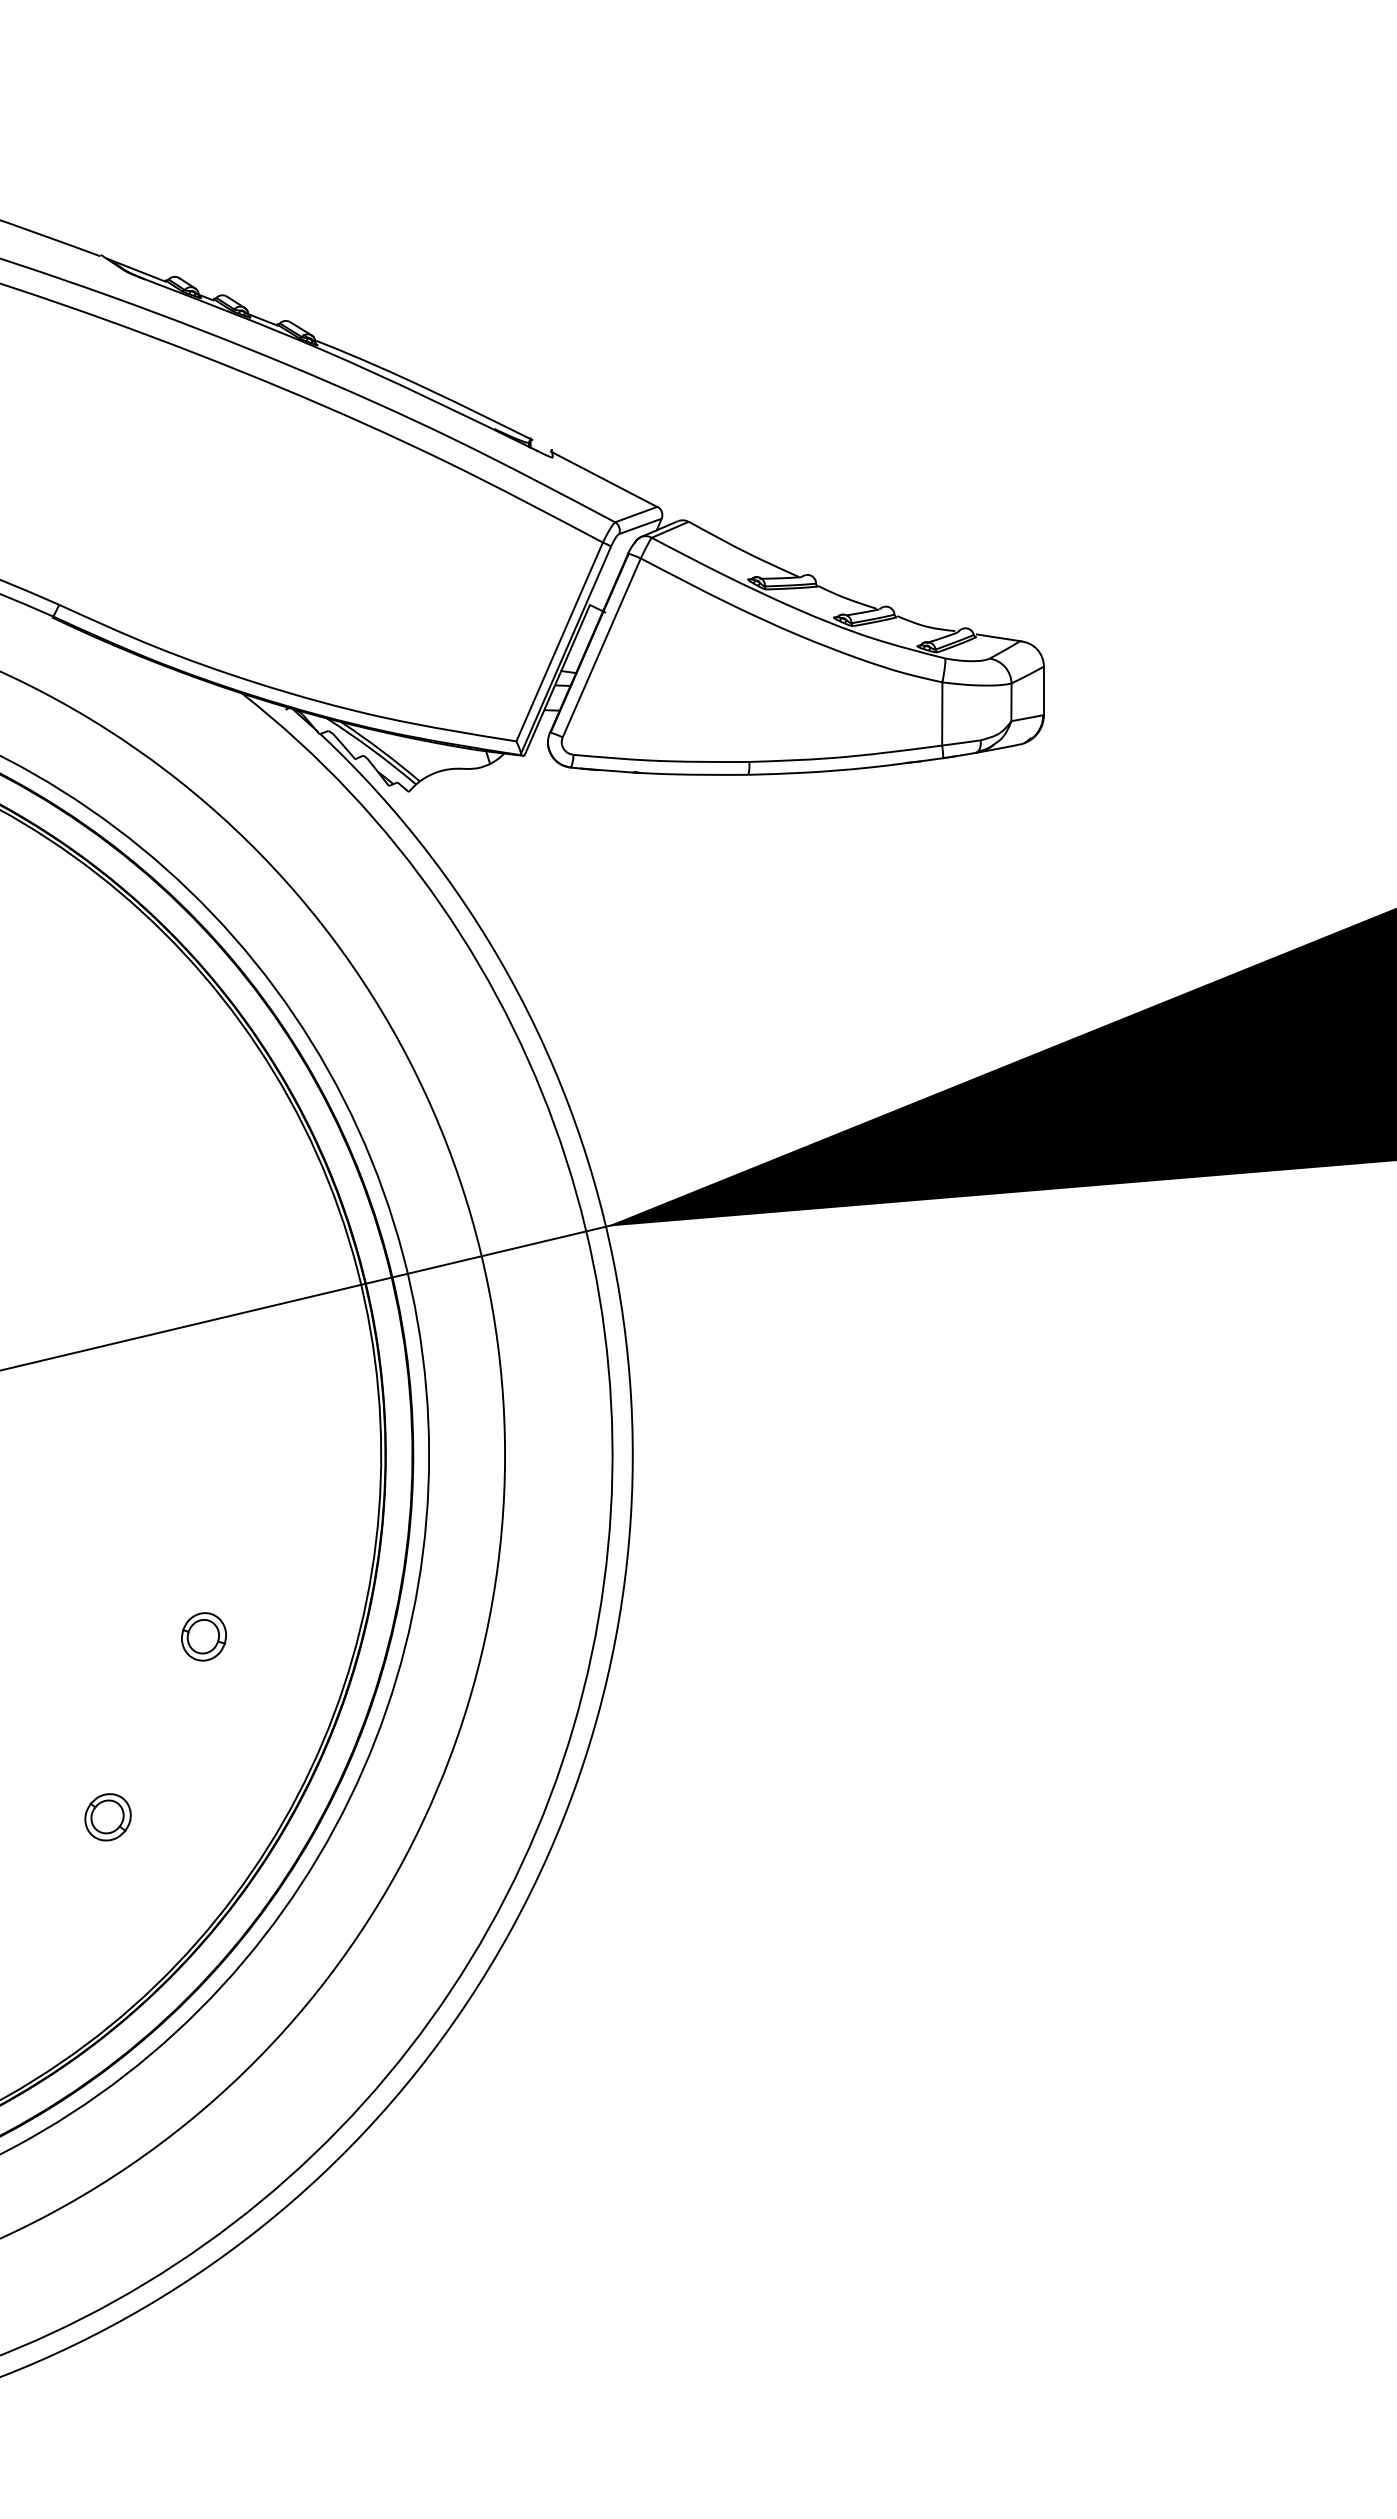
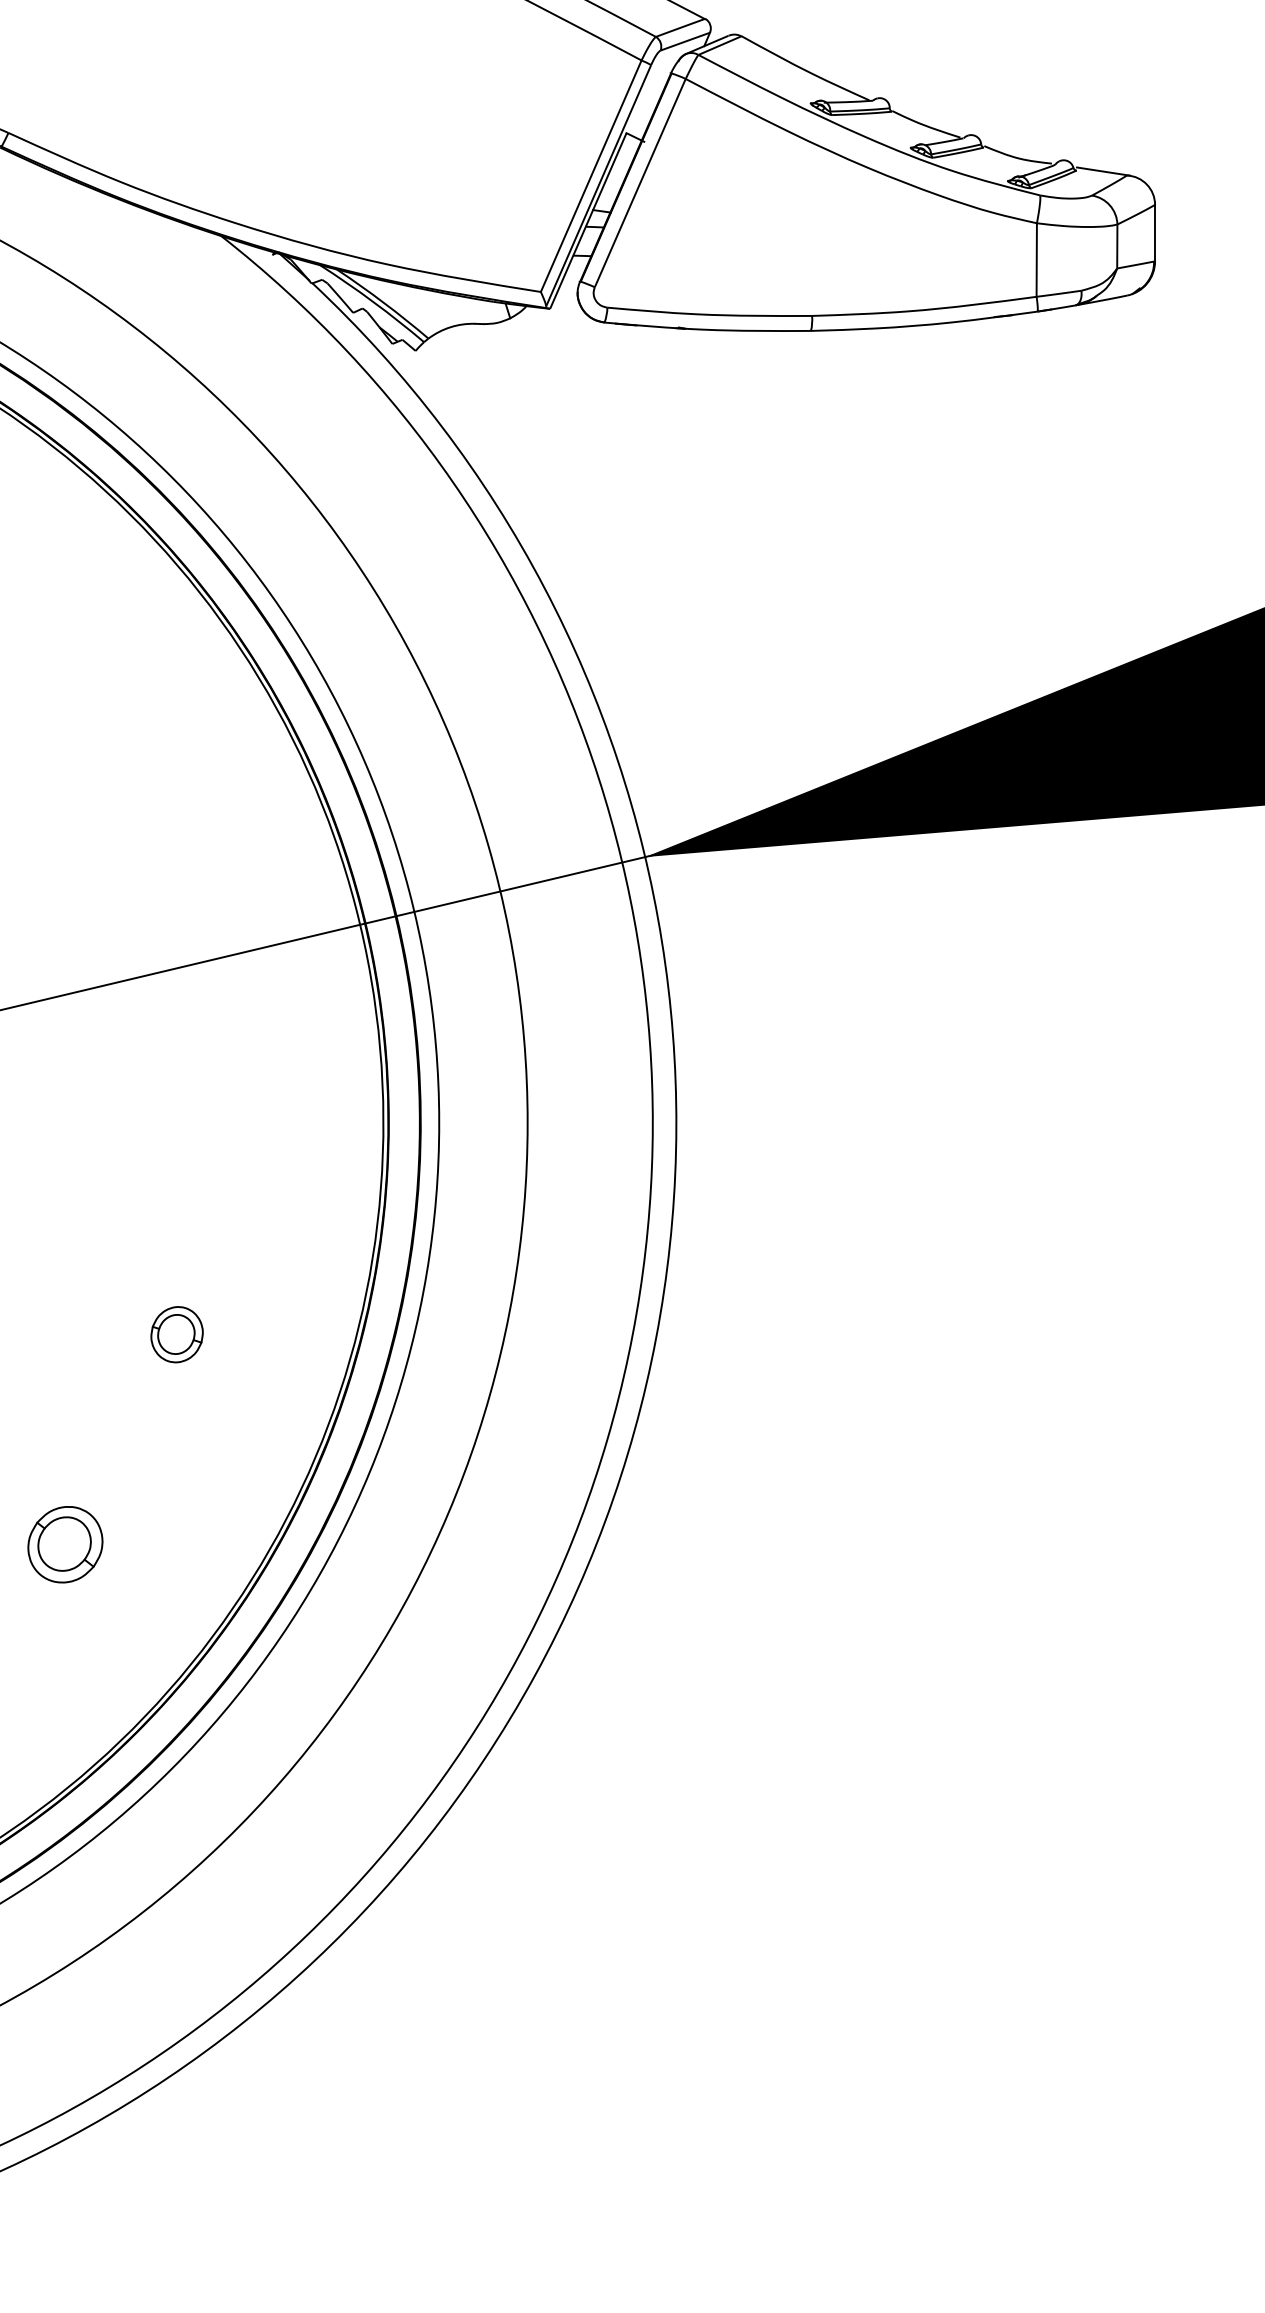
part: (107, 1817) -> (64, 1545), size x1.4

